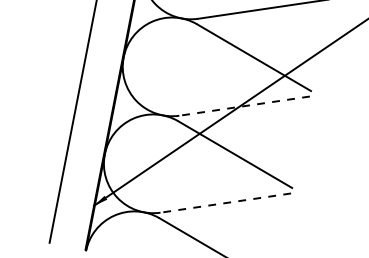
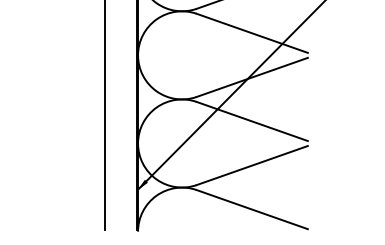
line: (244, 106) -> (252, 77), dashed -> solid
line: (226, 203) -> (252, 165), dashed -> solid

